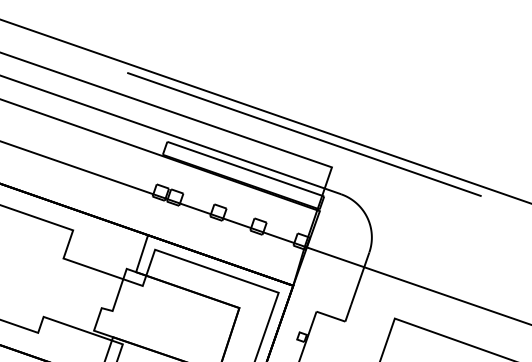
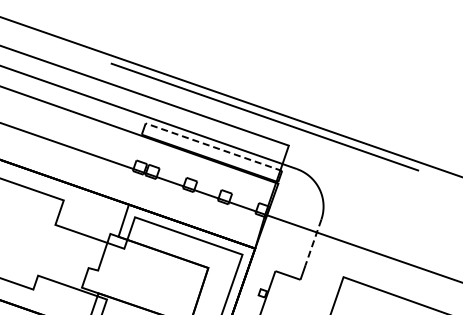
line: (245, 169) -> (213, 147), solid -> dashed
line: (360, 278) -> (313, 242), solid -> dashed

